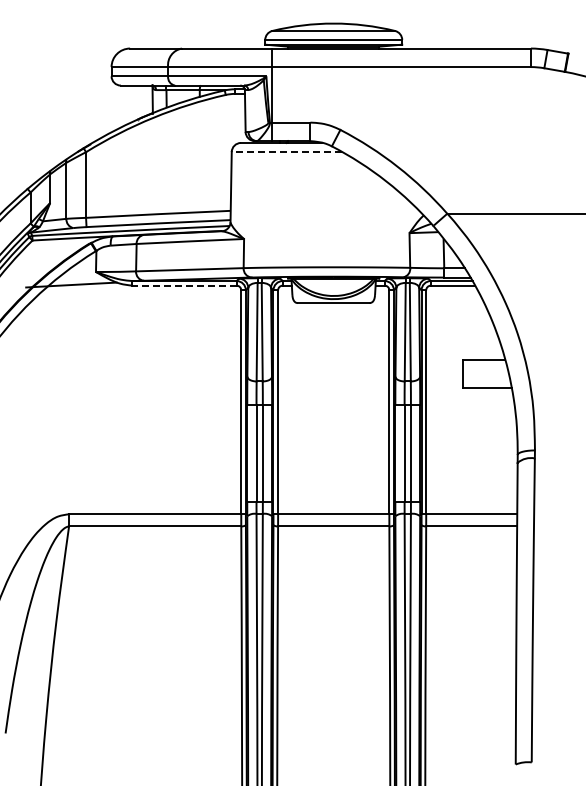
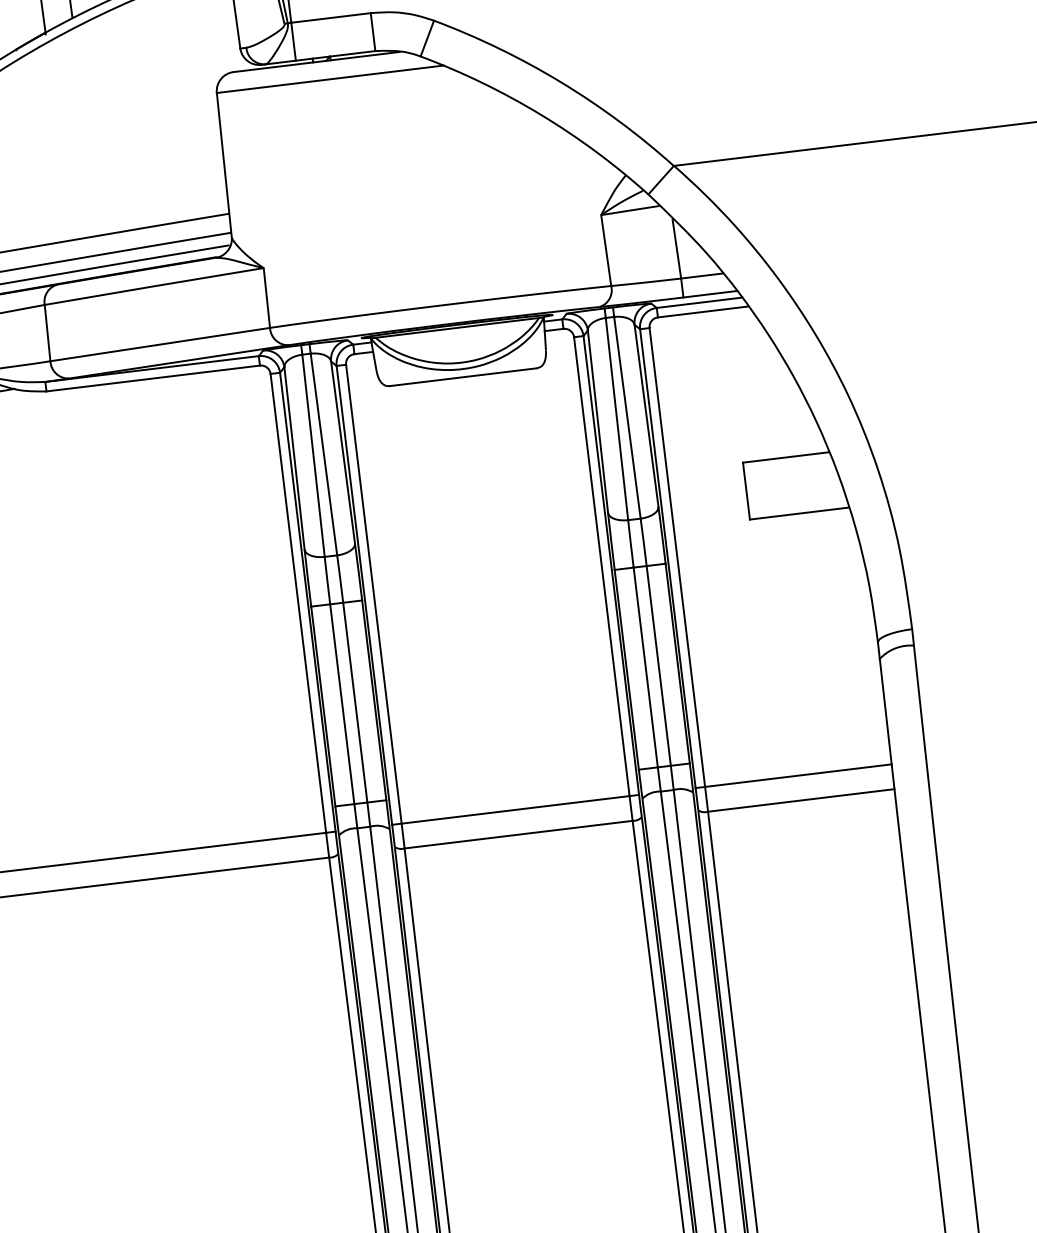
line: (286, 152) -> (329, 80), dashed -> solid
line: (184, 285) -> (153, 378), dashed -> solid

